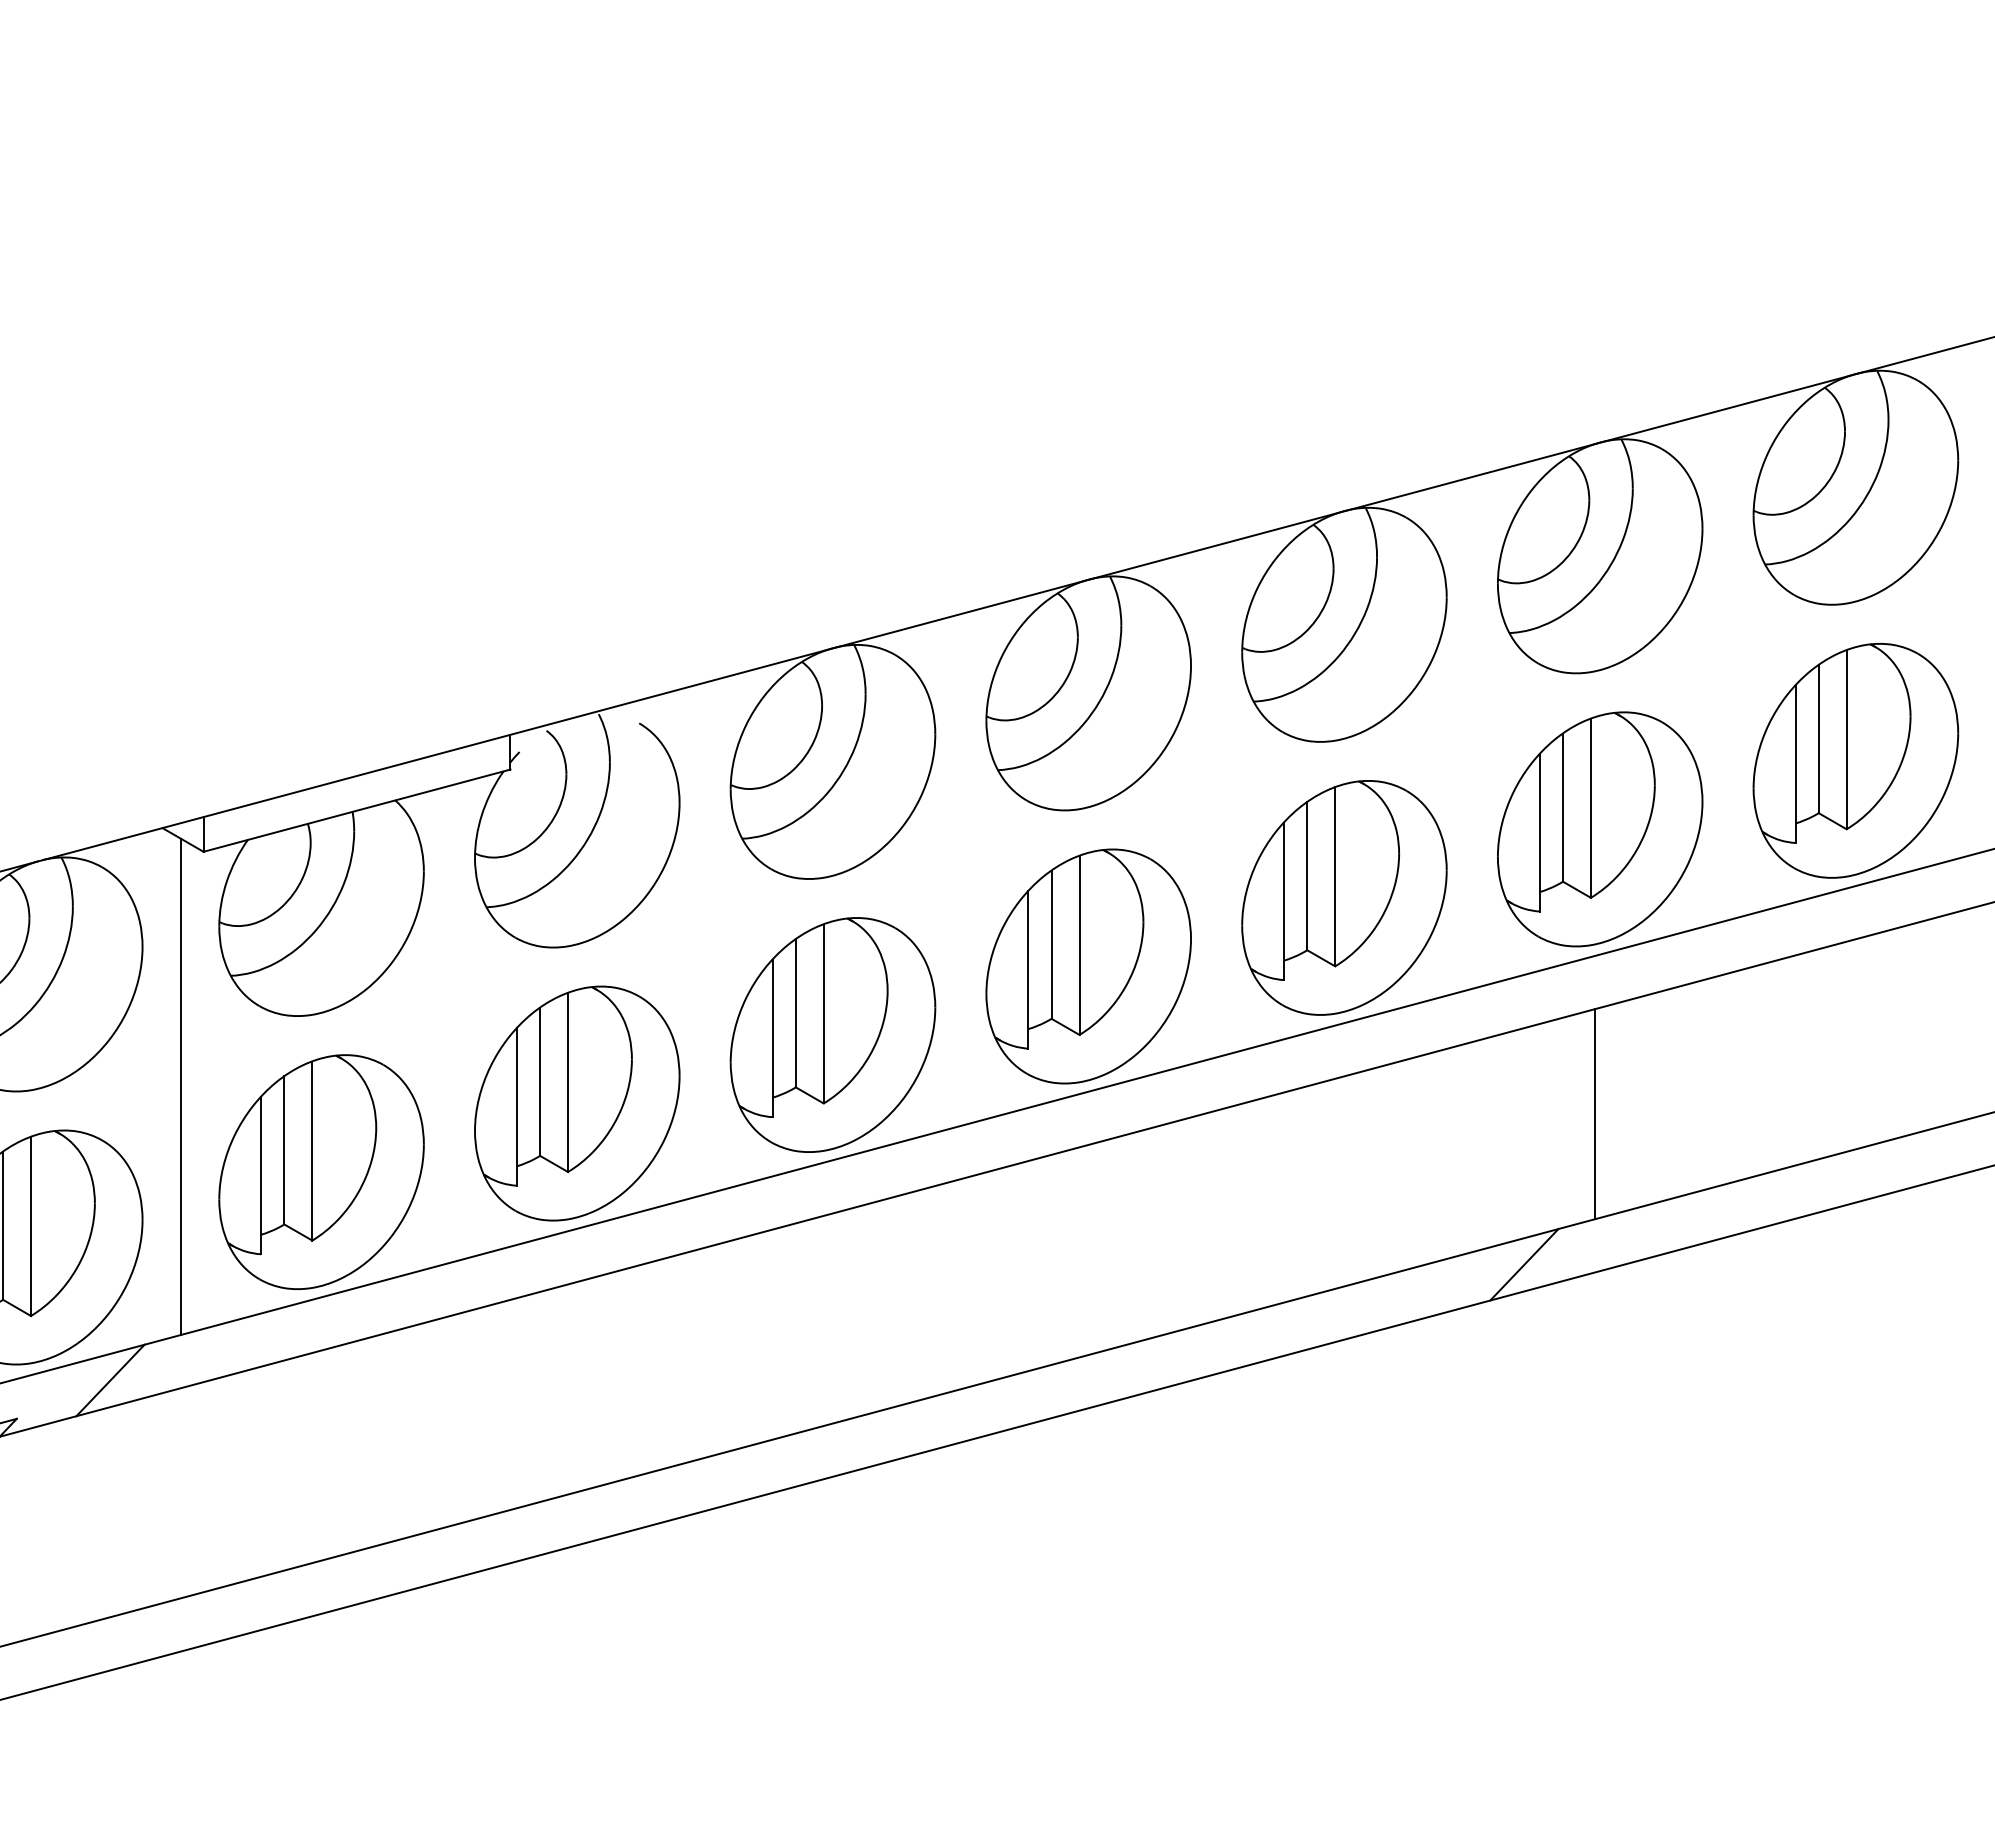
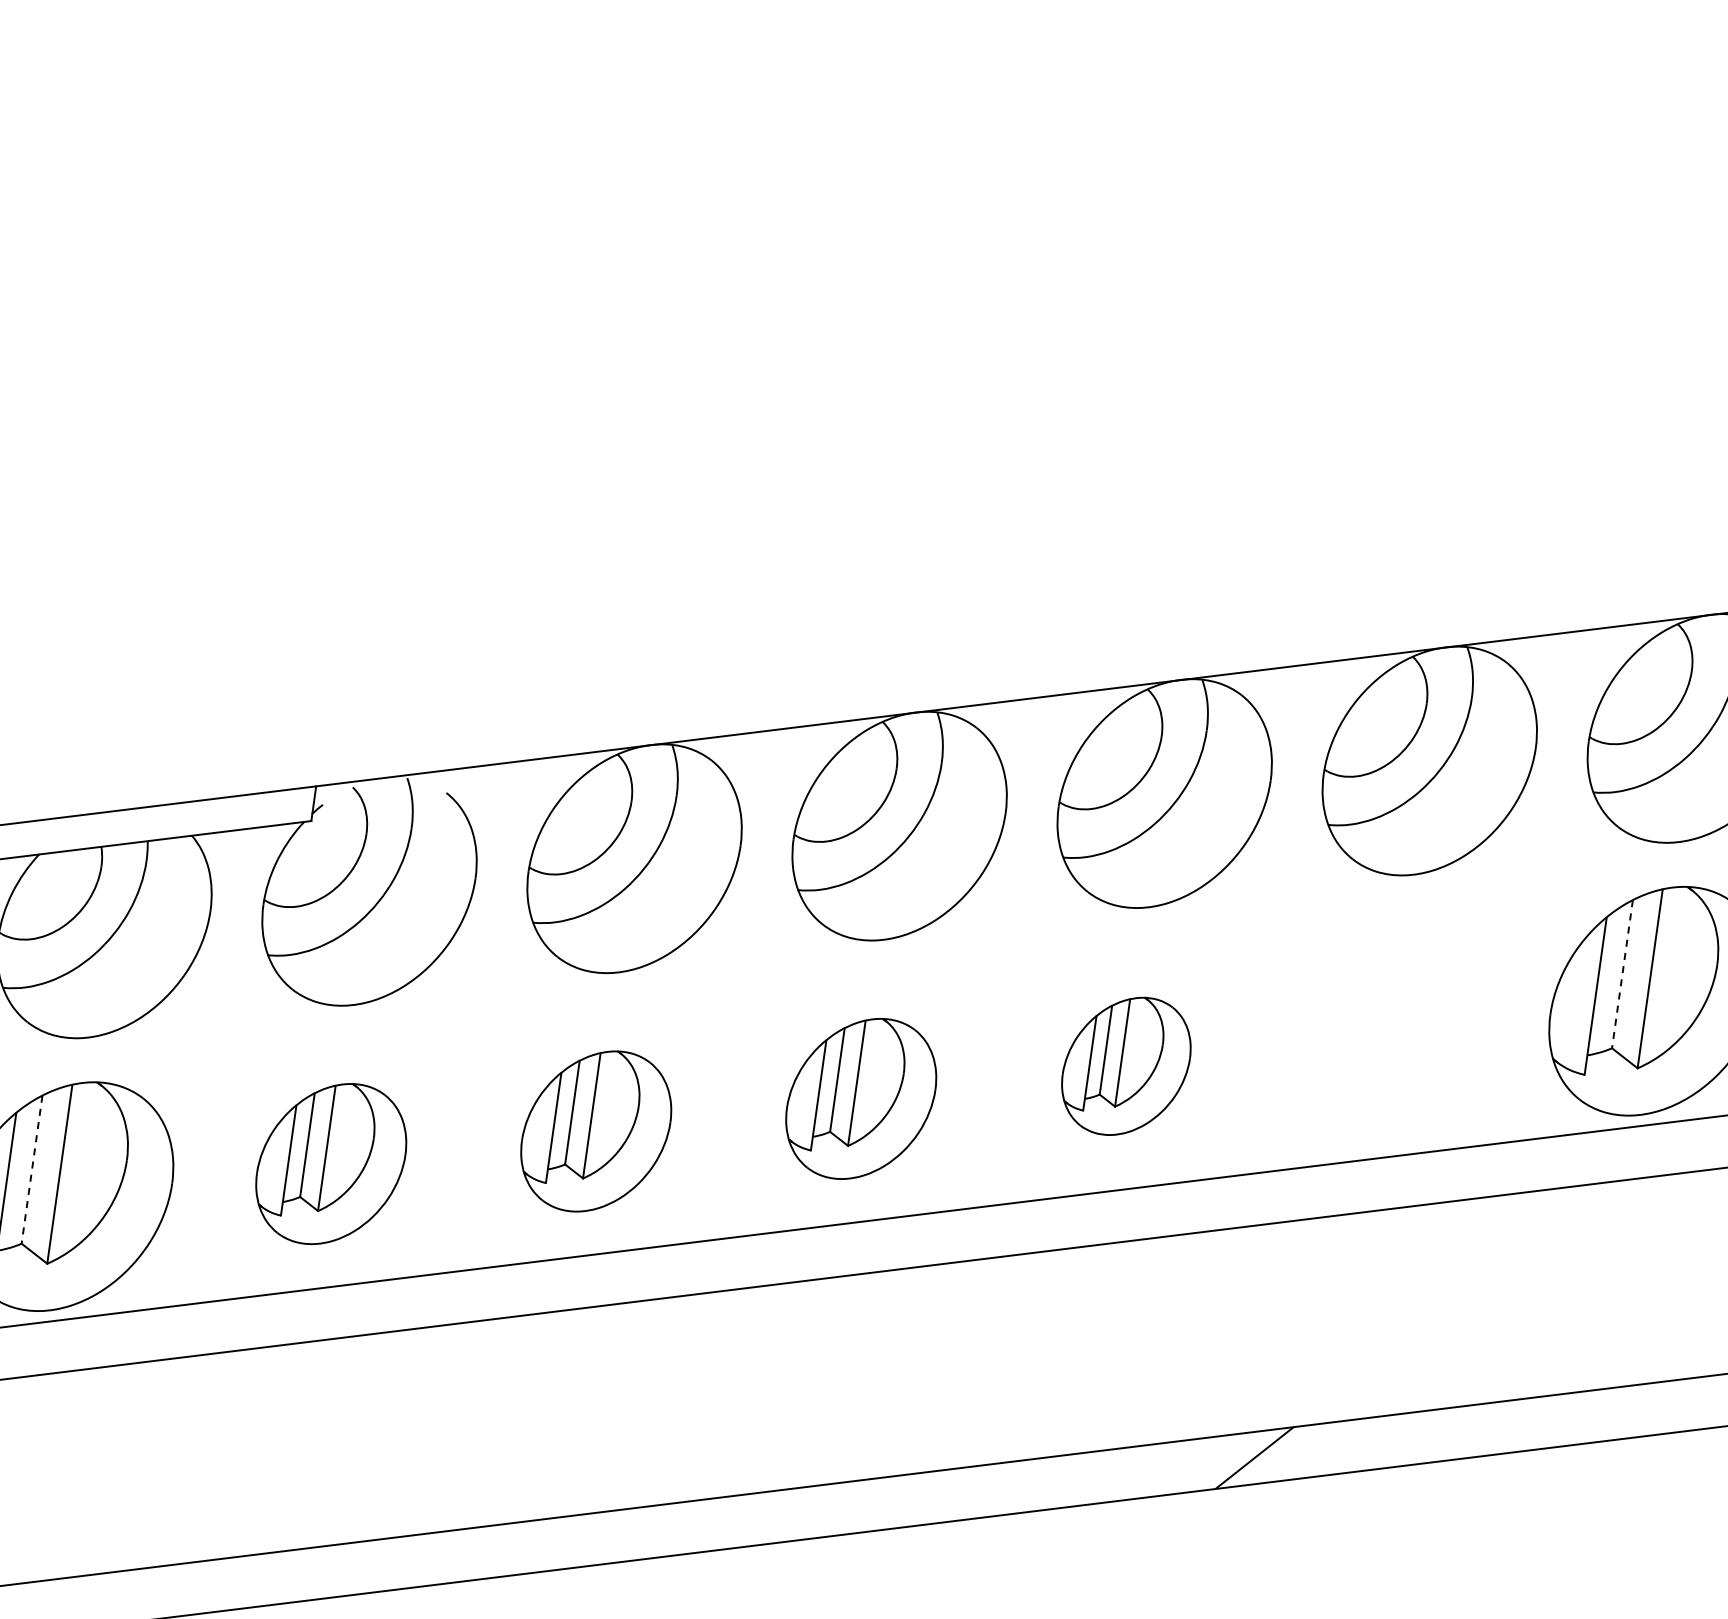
line: (1818, 739) -> (1622, 974), solid -> dashed
part: (1600, 829) -> (1391, 1033), removed
part: (1344, 897) -> (1126, 1065), size x0.6
part: (1088, 966) -> (861, 1098), size x0.7
part: (832, 1034) -> (595, 1130), size x0.7
part: (577, 1103) -> (331, 1164), size x0.7
line: (1594, 1114) -> (1345, 1317), removed
line: (284, 1150) -> (32, 1169), solid -> dashed

